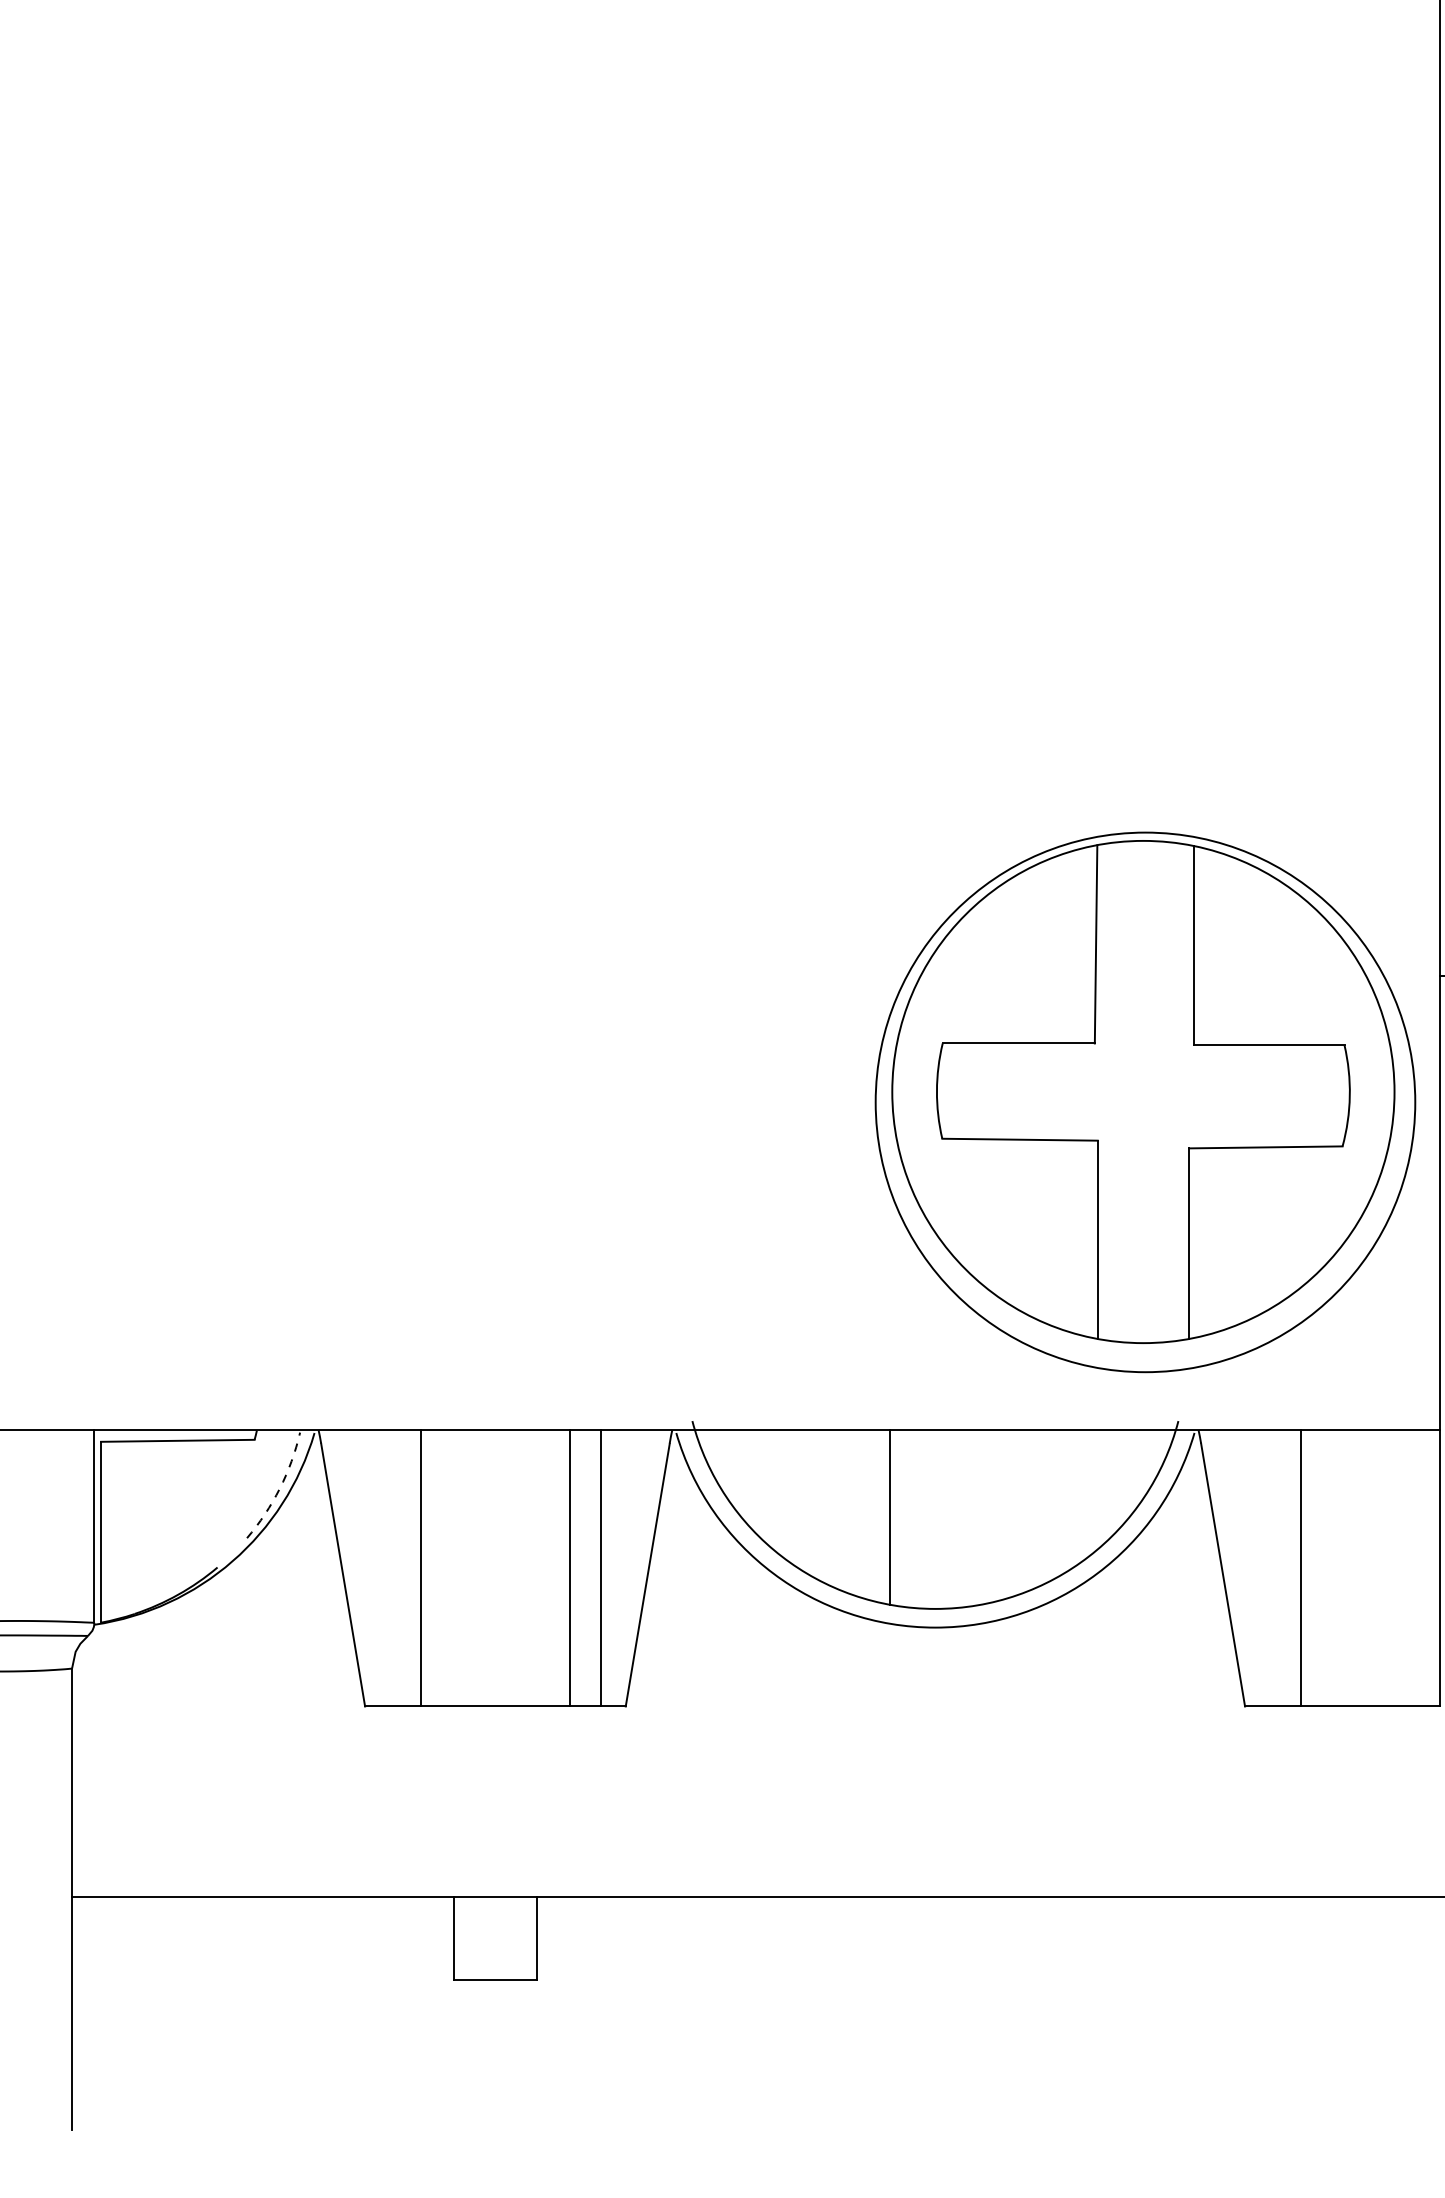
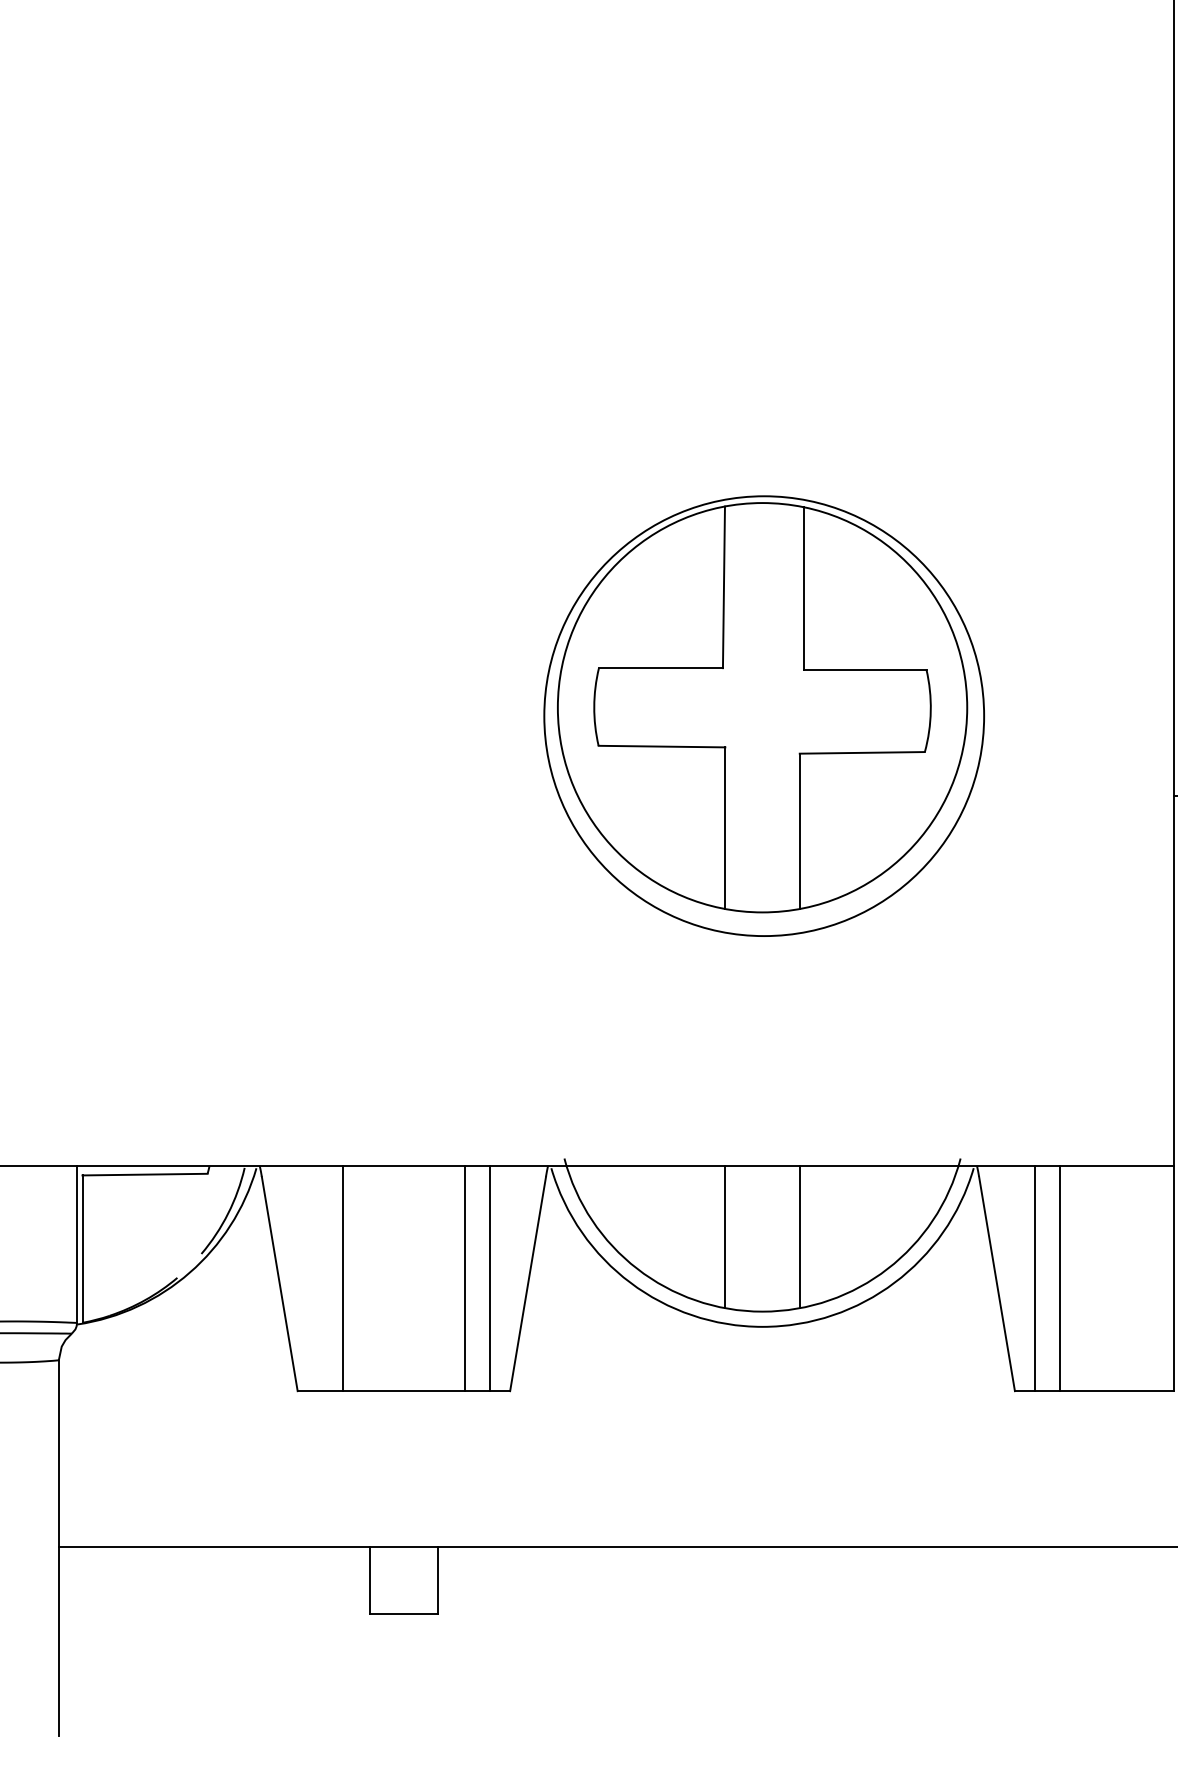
part: (1145, 1102) -> (764, 716), moved
arc: (279, 1488) -> (227, 1213), dashed -> solid
line: (981, 1517) -> (800, 1237), added
line: (1269, 1568) -> (1034, 1278), added

